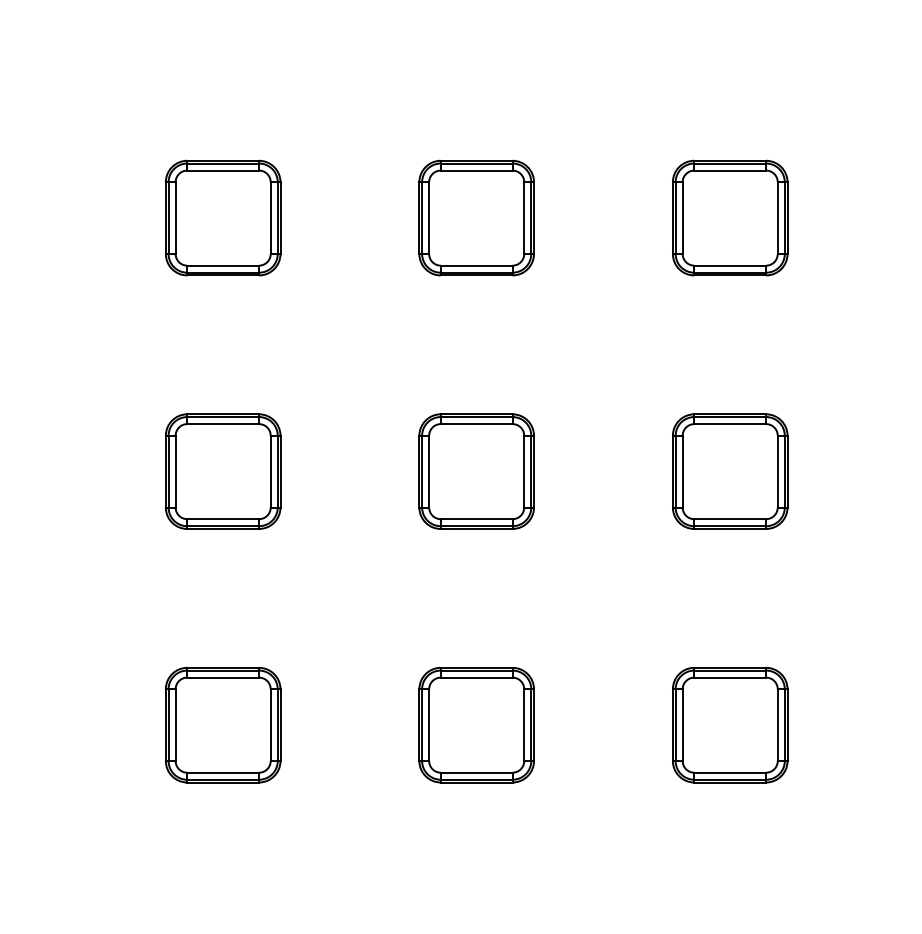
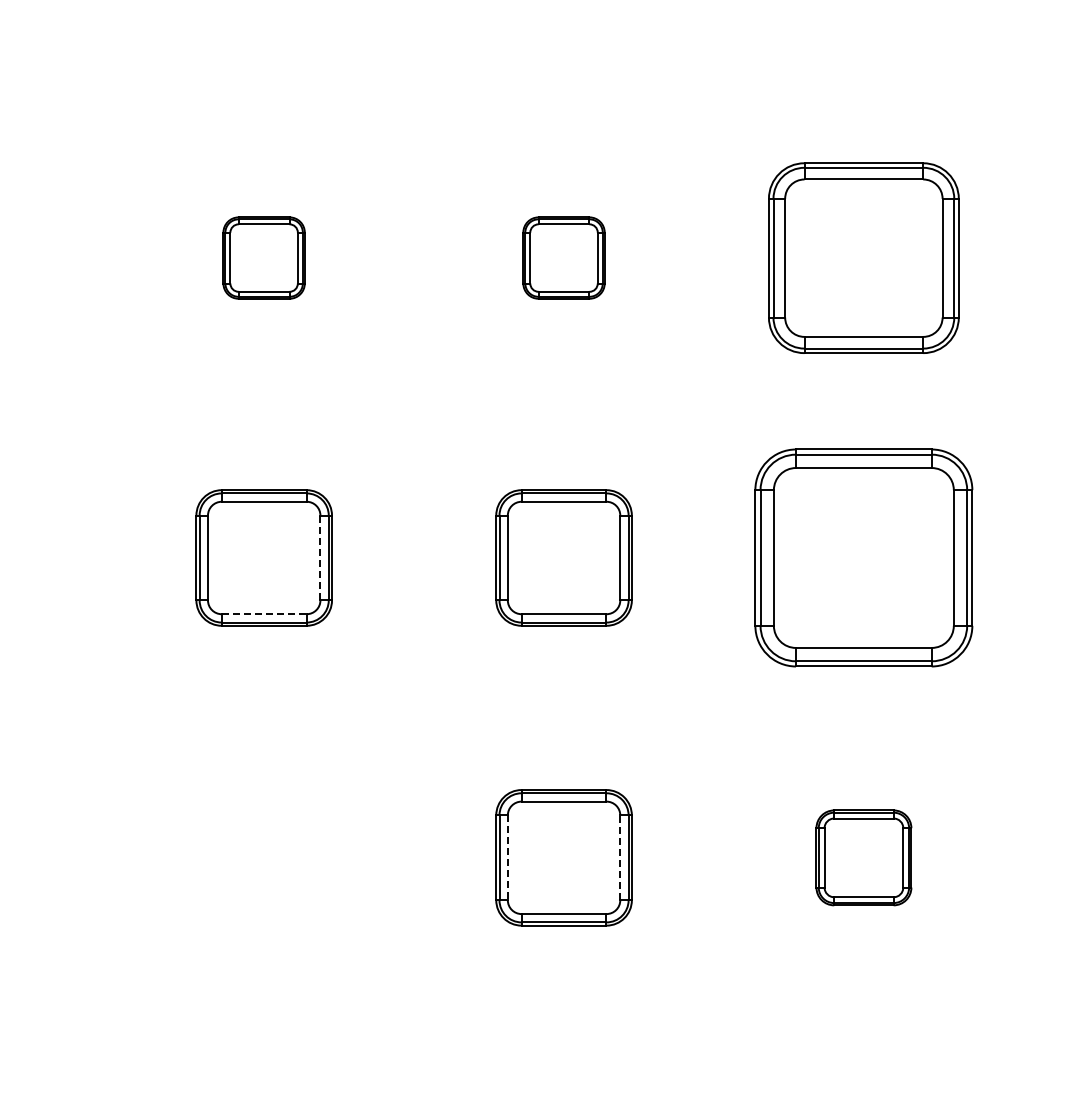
part: (222, 217) -> (263, 257), size x0.6
part: (476, 217) -> (563, 257), size x0.6
part: (729, 217) -> (863, 257), size x1.4
line: (270, 471) -> (320, 557), solid -> dashed
part: (729, 471) -> (863, 557), size x1.6
line: (223, 519) -> (264, 614), solid -> dashed
part: (222, 724) -> (263, 857), removed
line: (524, 724) -> (620, 857), solid -> dashed
part: (729, 724) -> (863, 857), size x0.7
line: (428, 725) -> (507, 858), solid -> dashed

